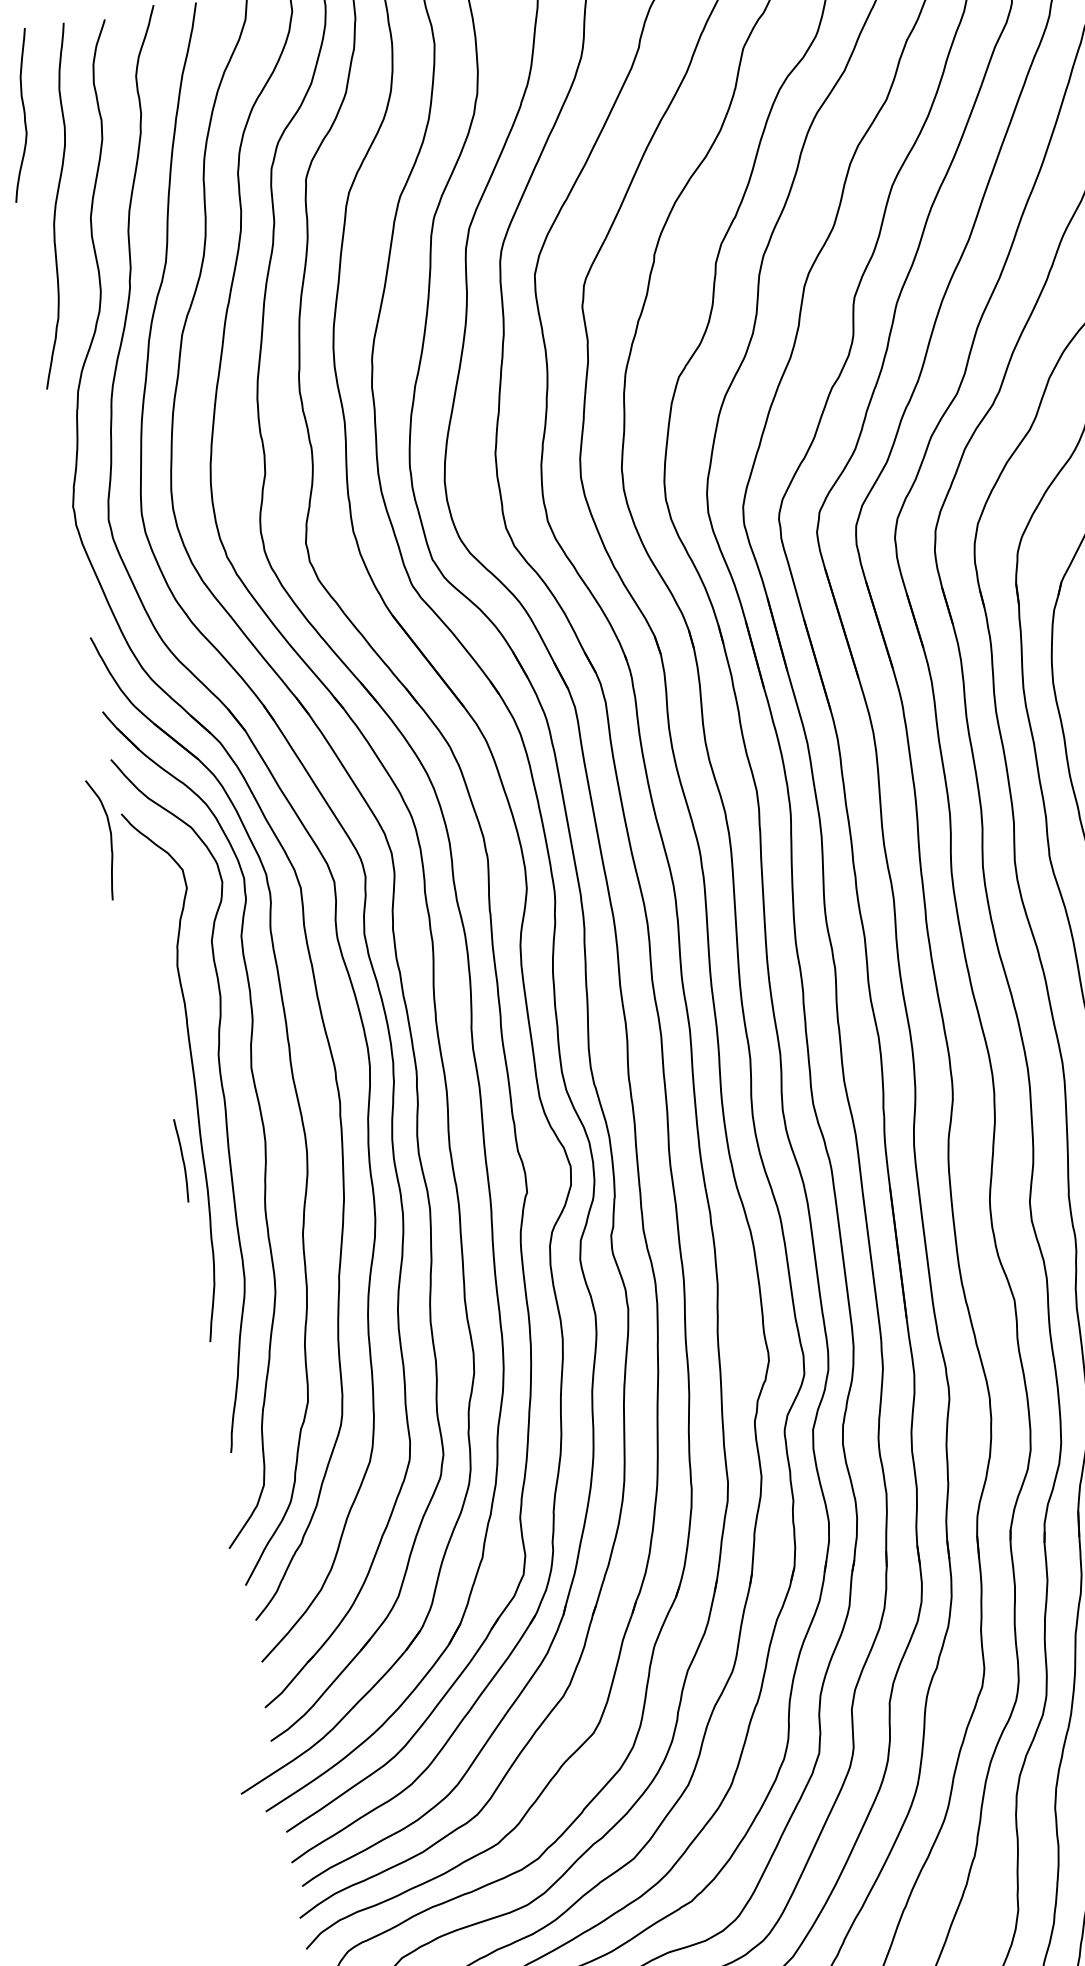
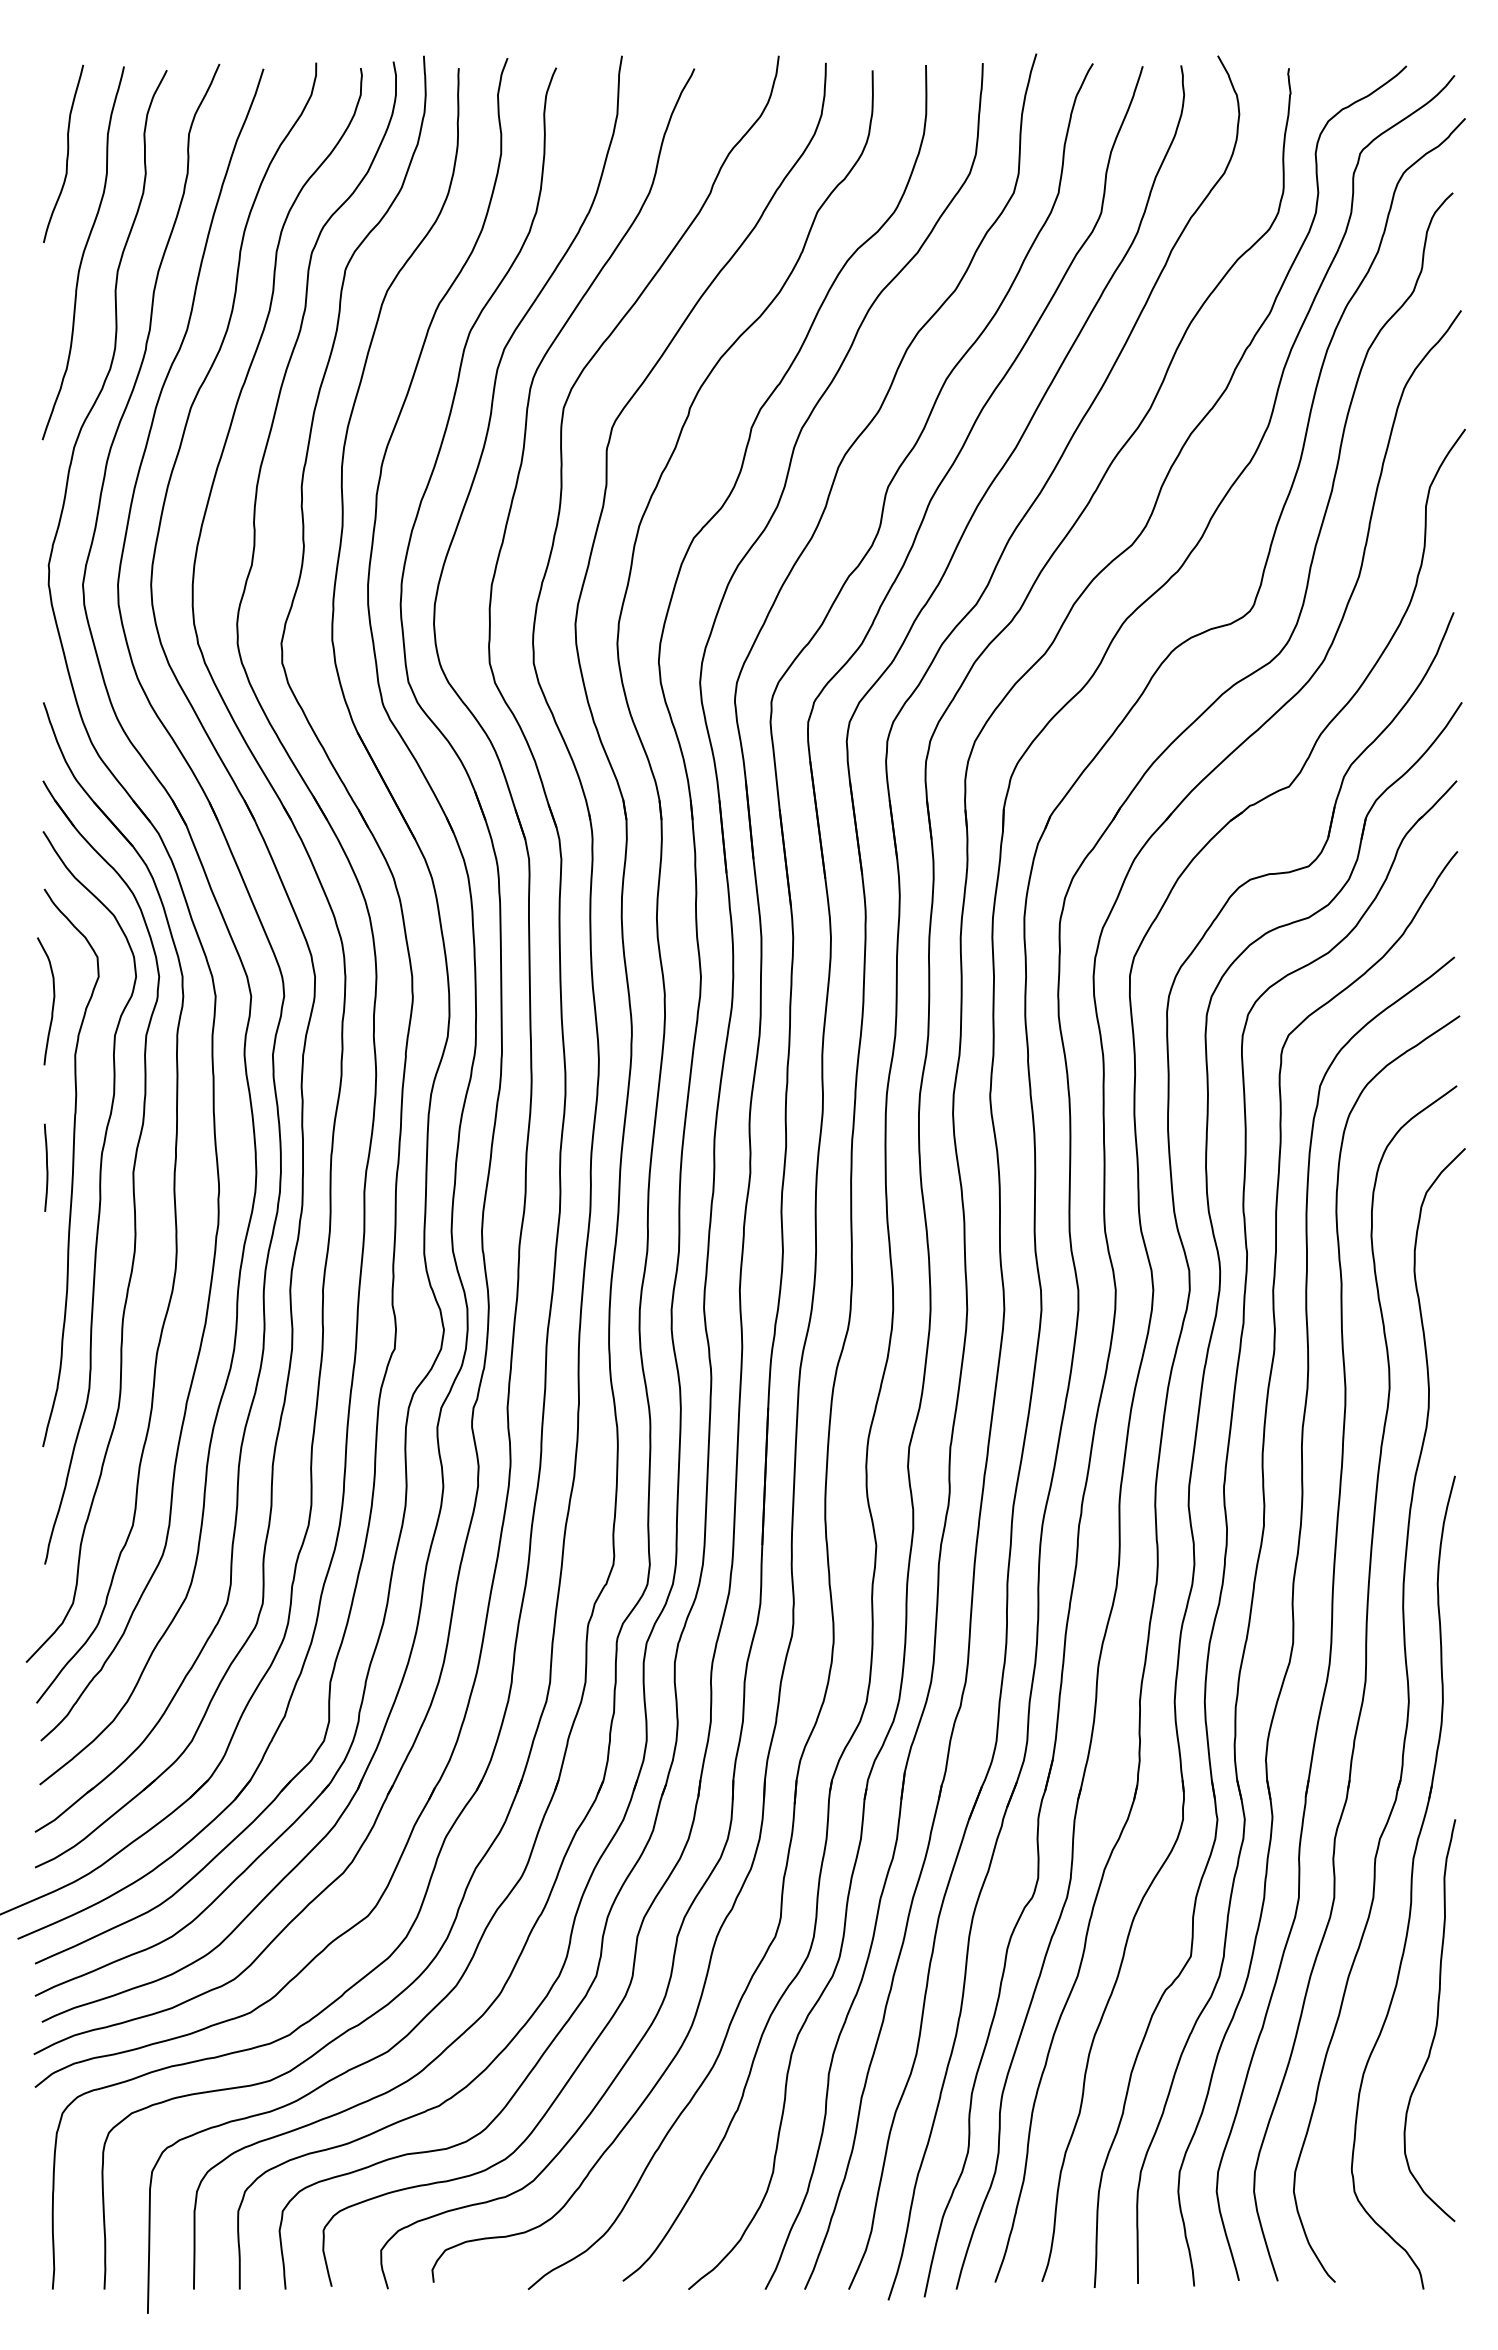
curve: (110, 838) -> (52, 1001), moved
curve: (182, 1160) -> (46, 1167), moved

